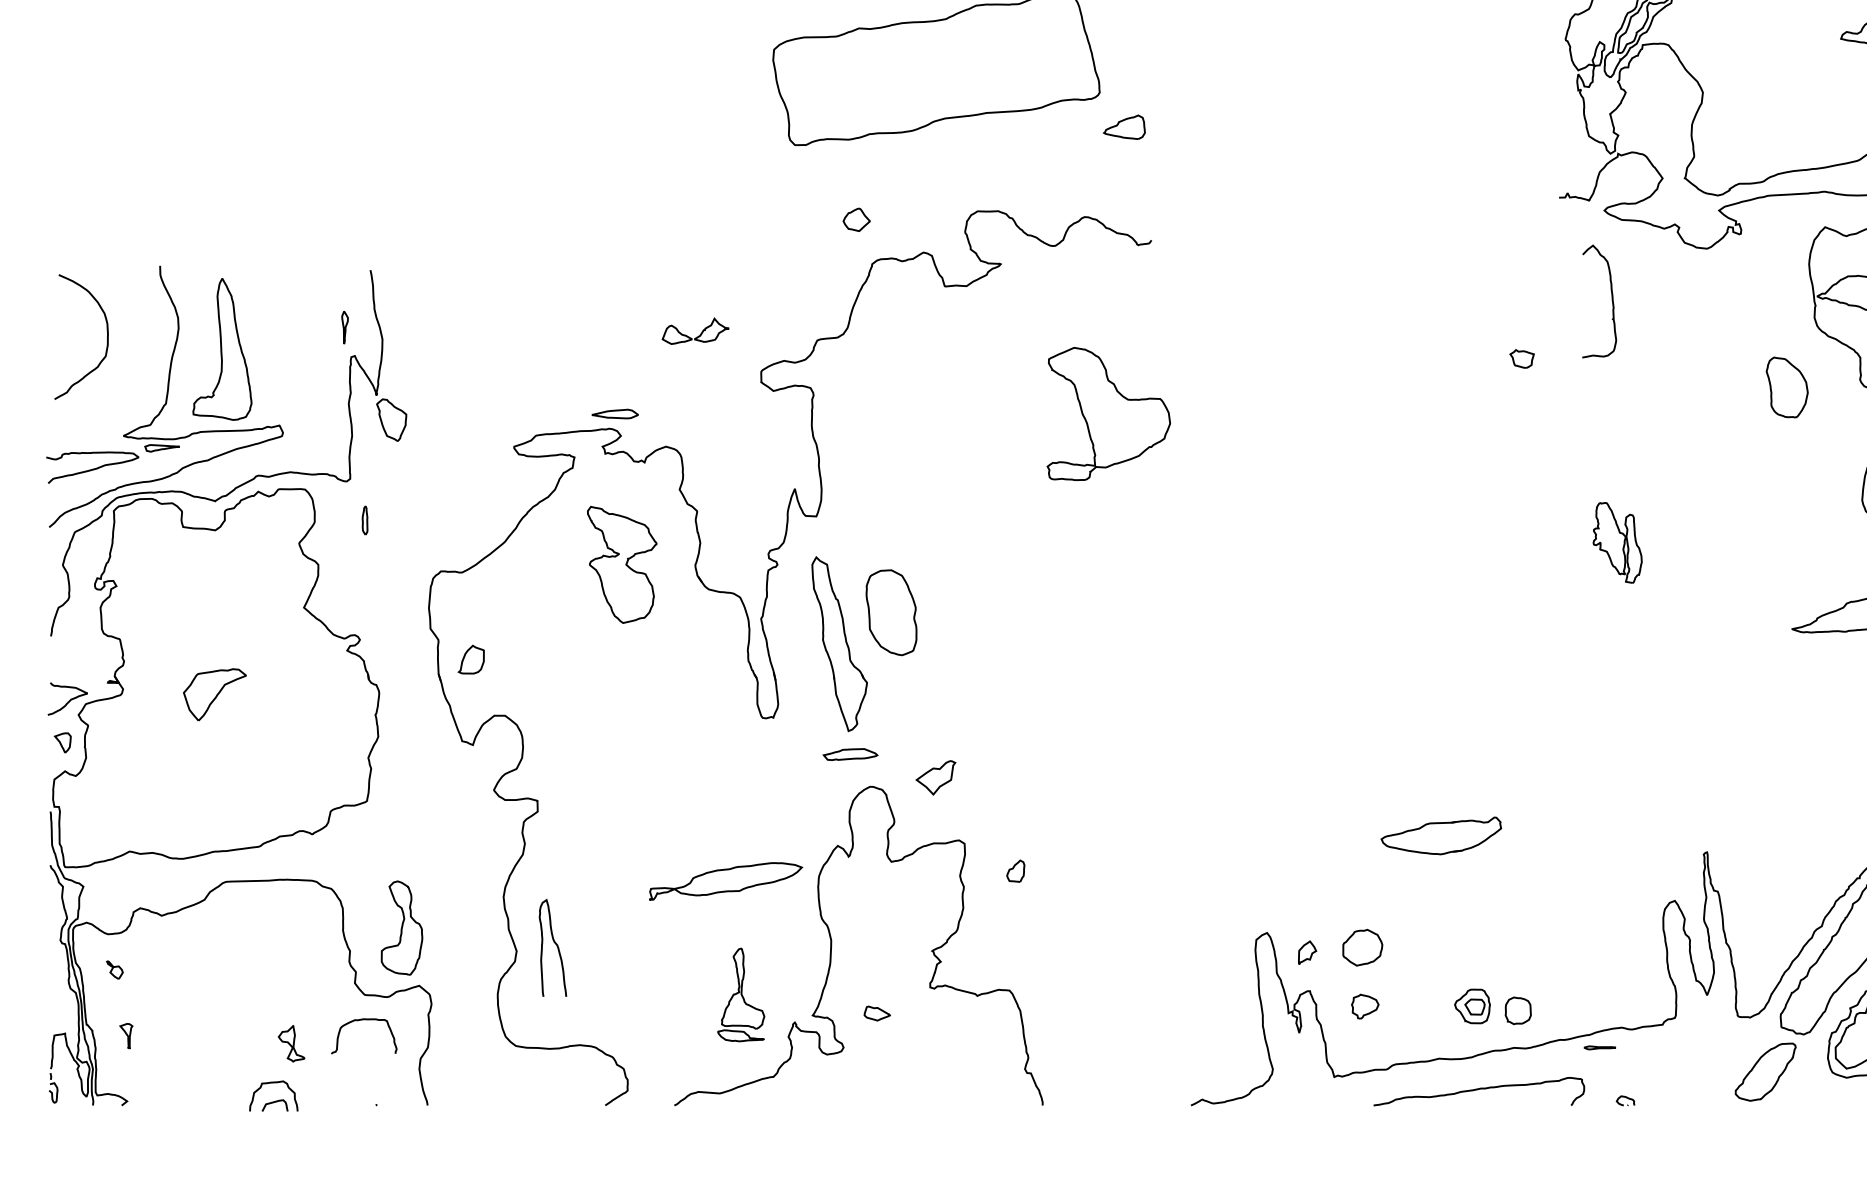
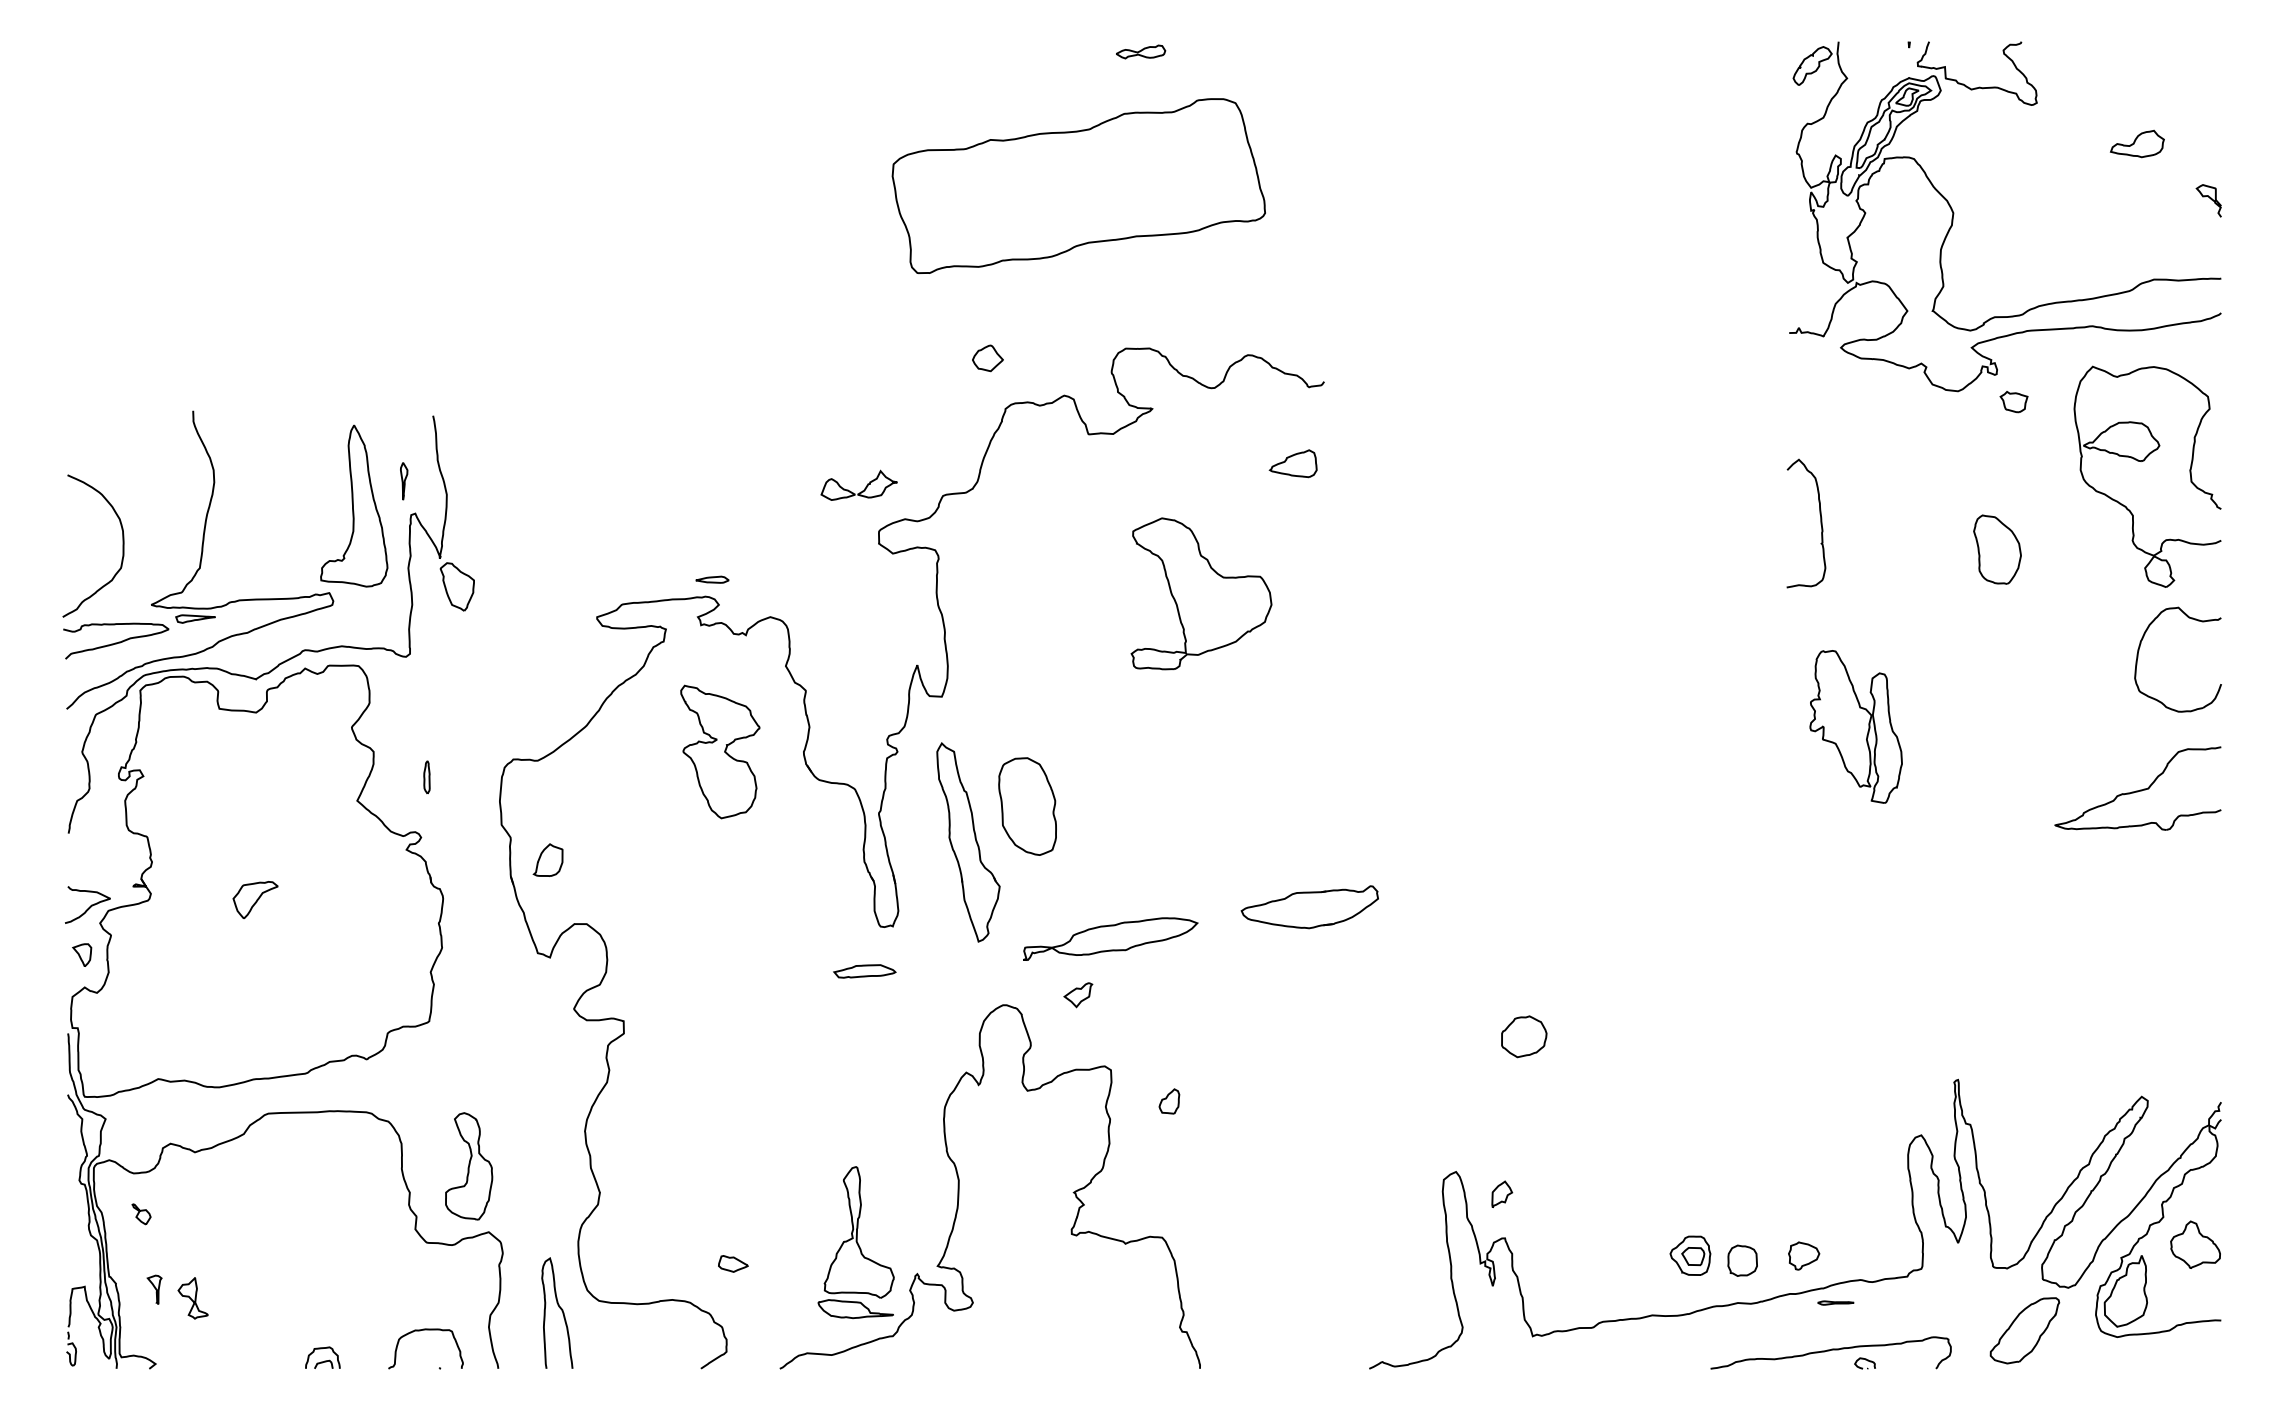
part: (1123, 127) -> (1292, 463), moved
curve: (1611, 301) -> (1820, 523), moved
part: (700, 333) -> (864, 488), moved
curve: (106, 336) -> (122, 545), moved
part: (222, 348) -> (354, 505), moved
part: (1521, 359) -> (2013, 402), moved
part: (1787, 387) -> (1997, 549), moved
part: (615, 413) -> (712, 579), size x0.62
part: (1108, 413) -> (1201, 593), moved
part: (364, 520) -> (426, 777), moved
part: (1617, 542) -> (1855, 726), size x1.67
part: (214, 694) -> (255, 899), size x0.62
part: (850, 754) -> (864, 971), moved
part: (936, 778) -> (1078, 995), size x0.62
part: (1441, 836) -> (1309, 907), moved
part: (725, 880) -> (1110, 938), moved
curve: (556, 946) -> (561, 1311), moved
part: (1362, 947) -> (1524, 1036), moved
part: (740, 994) -> (855, 1242), size x1.43
part: (1365, 1006) -> (1804, 1255), moved
part: (877, 1013) -> (733, 1263), moved
curve: (359, 1021) -> (420, 1331), moved
part: (291, 1043) -> (192, 1298), moved
curve: (1477, 1090) -> (1829, 1351), moved
part: (273, 1095) -> (322, 1357), size x0.62

